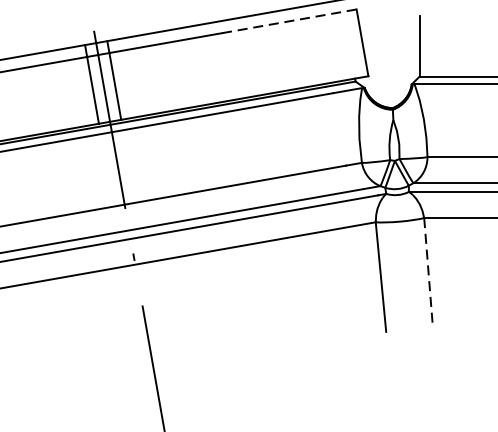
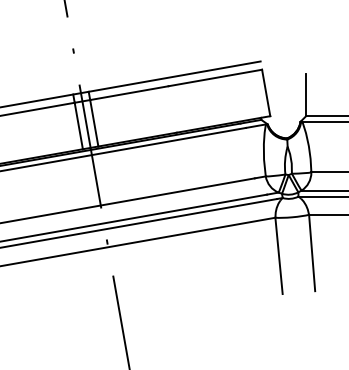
line: (288, 22) -> (214, 78), dashed -> solid
line: (429, 273) -> (312, 253), dashed -> solid

